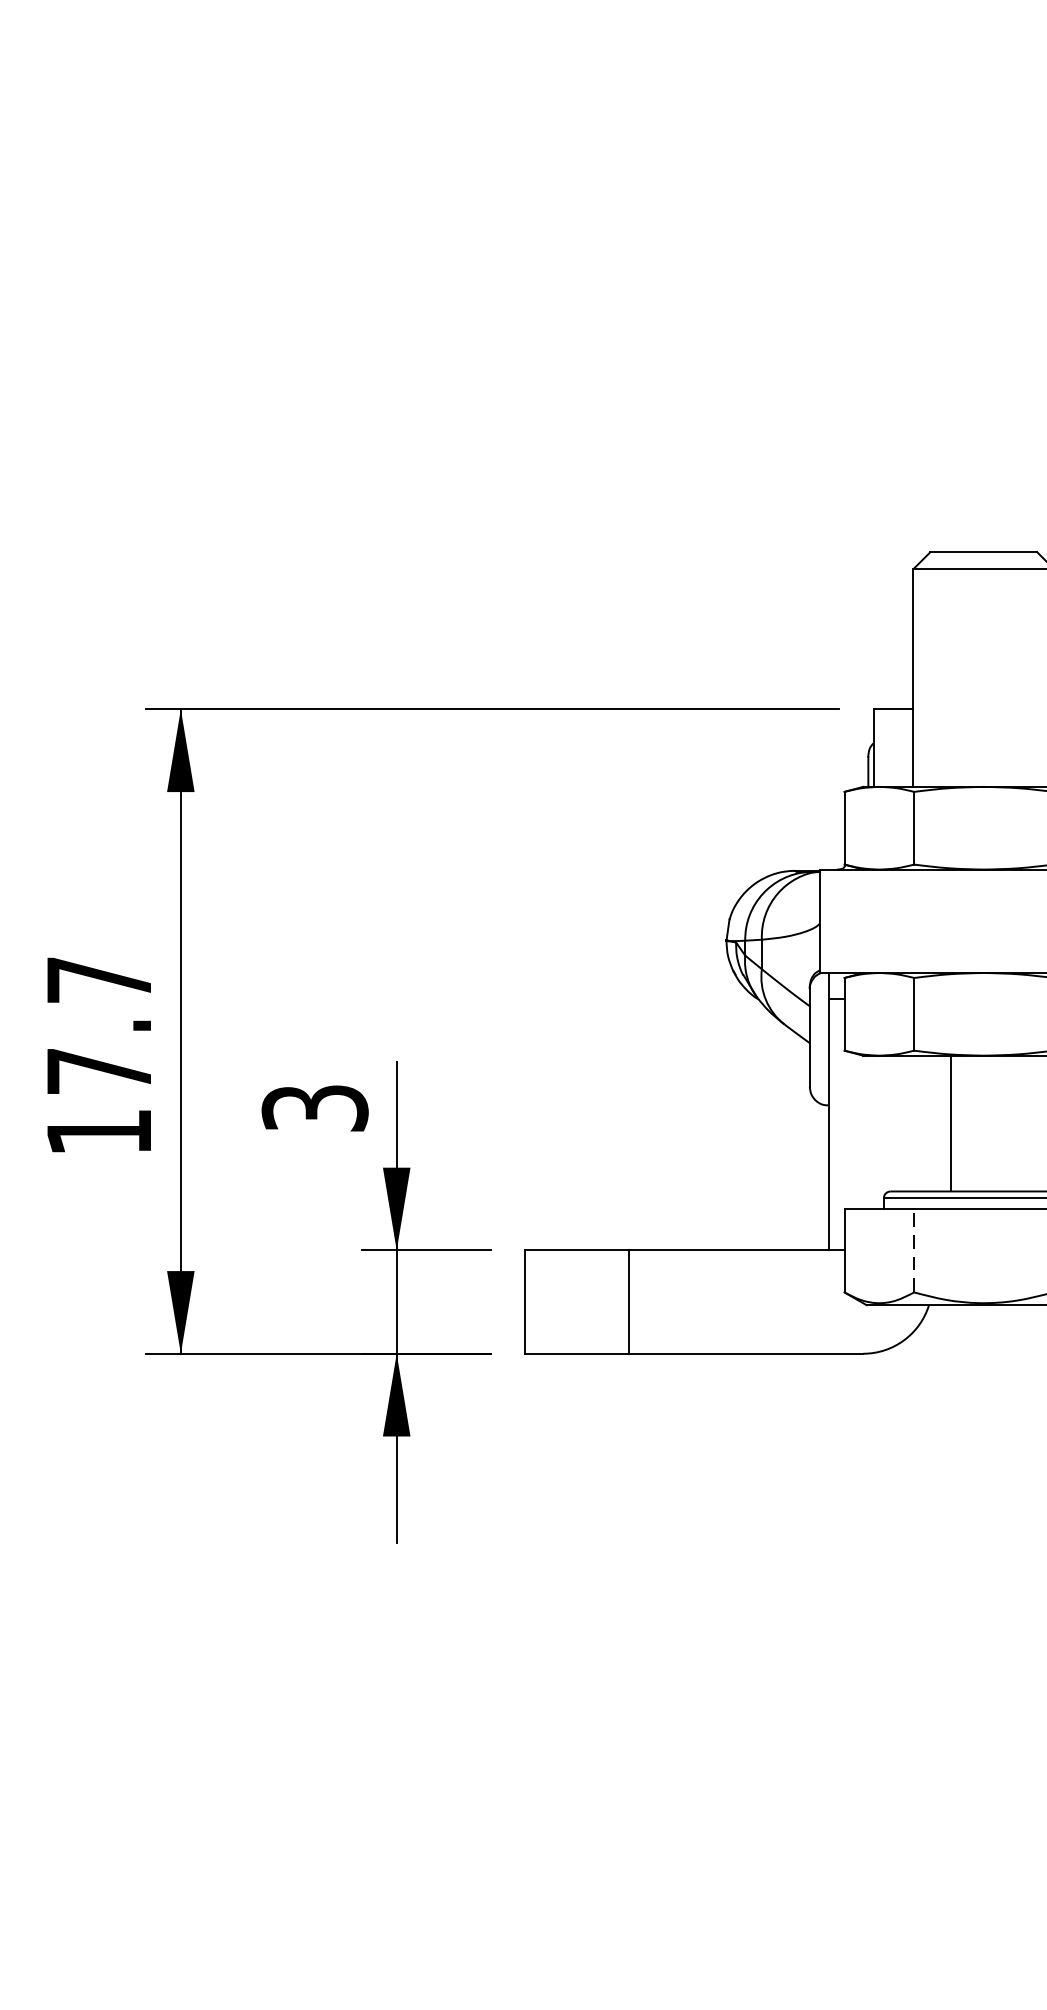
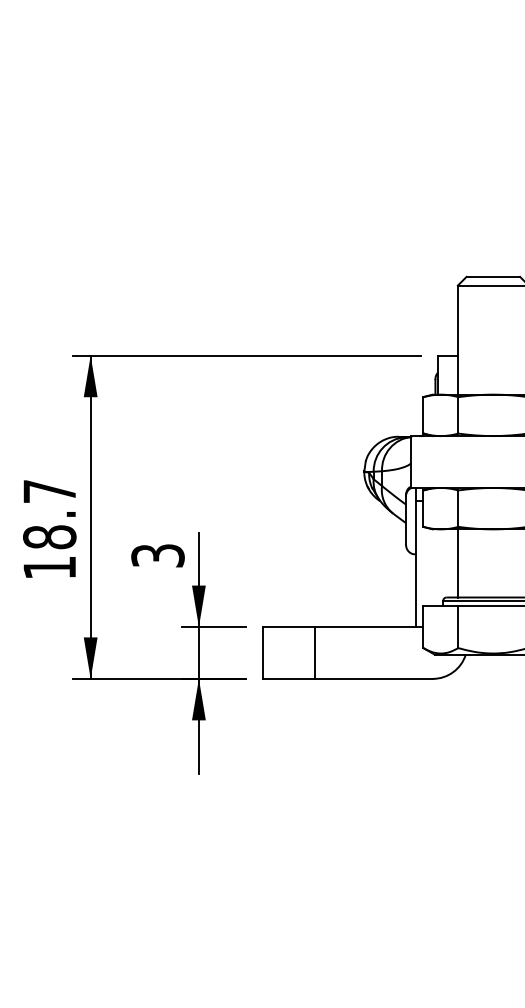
text: (98, 1071) -> (49, 537), 17.7 -> 18.7
line: (950, 1123) -> (457, 563), moved
line: (914, 1251) -> (458, 627), dashed -> solid

